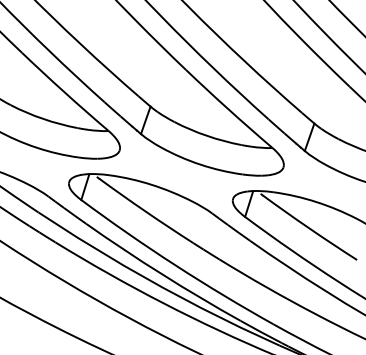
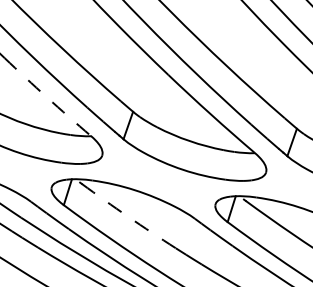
arc: (64, 92) -> (47, 97), solid -> dashed
arc: (145, 211) -> (128, 216), solid -> dashed

